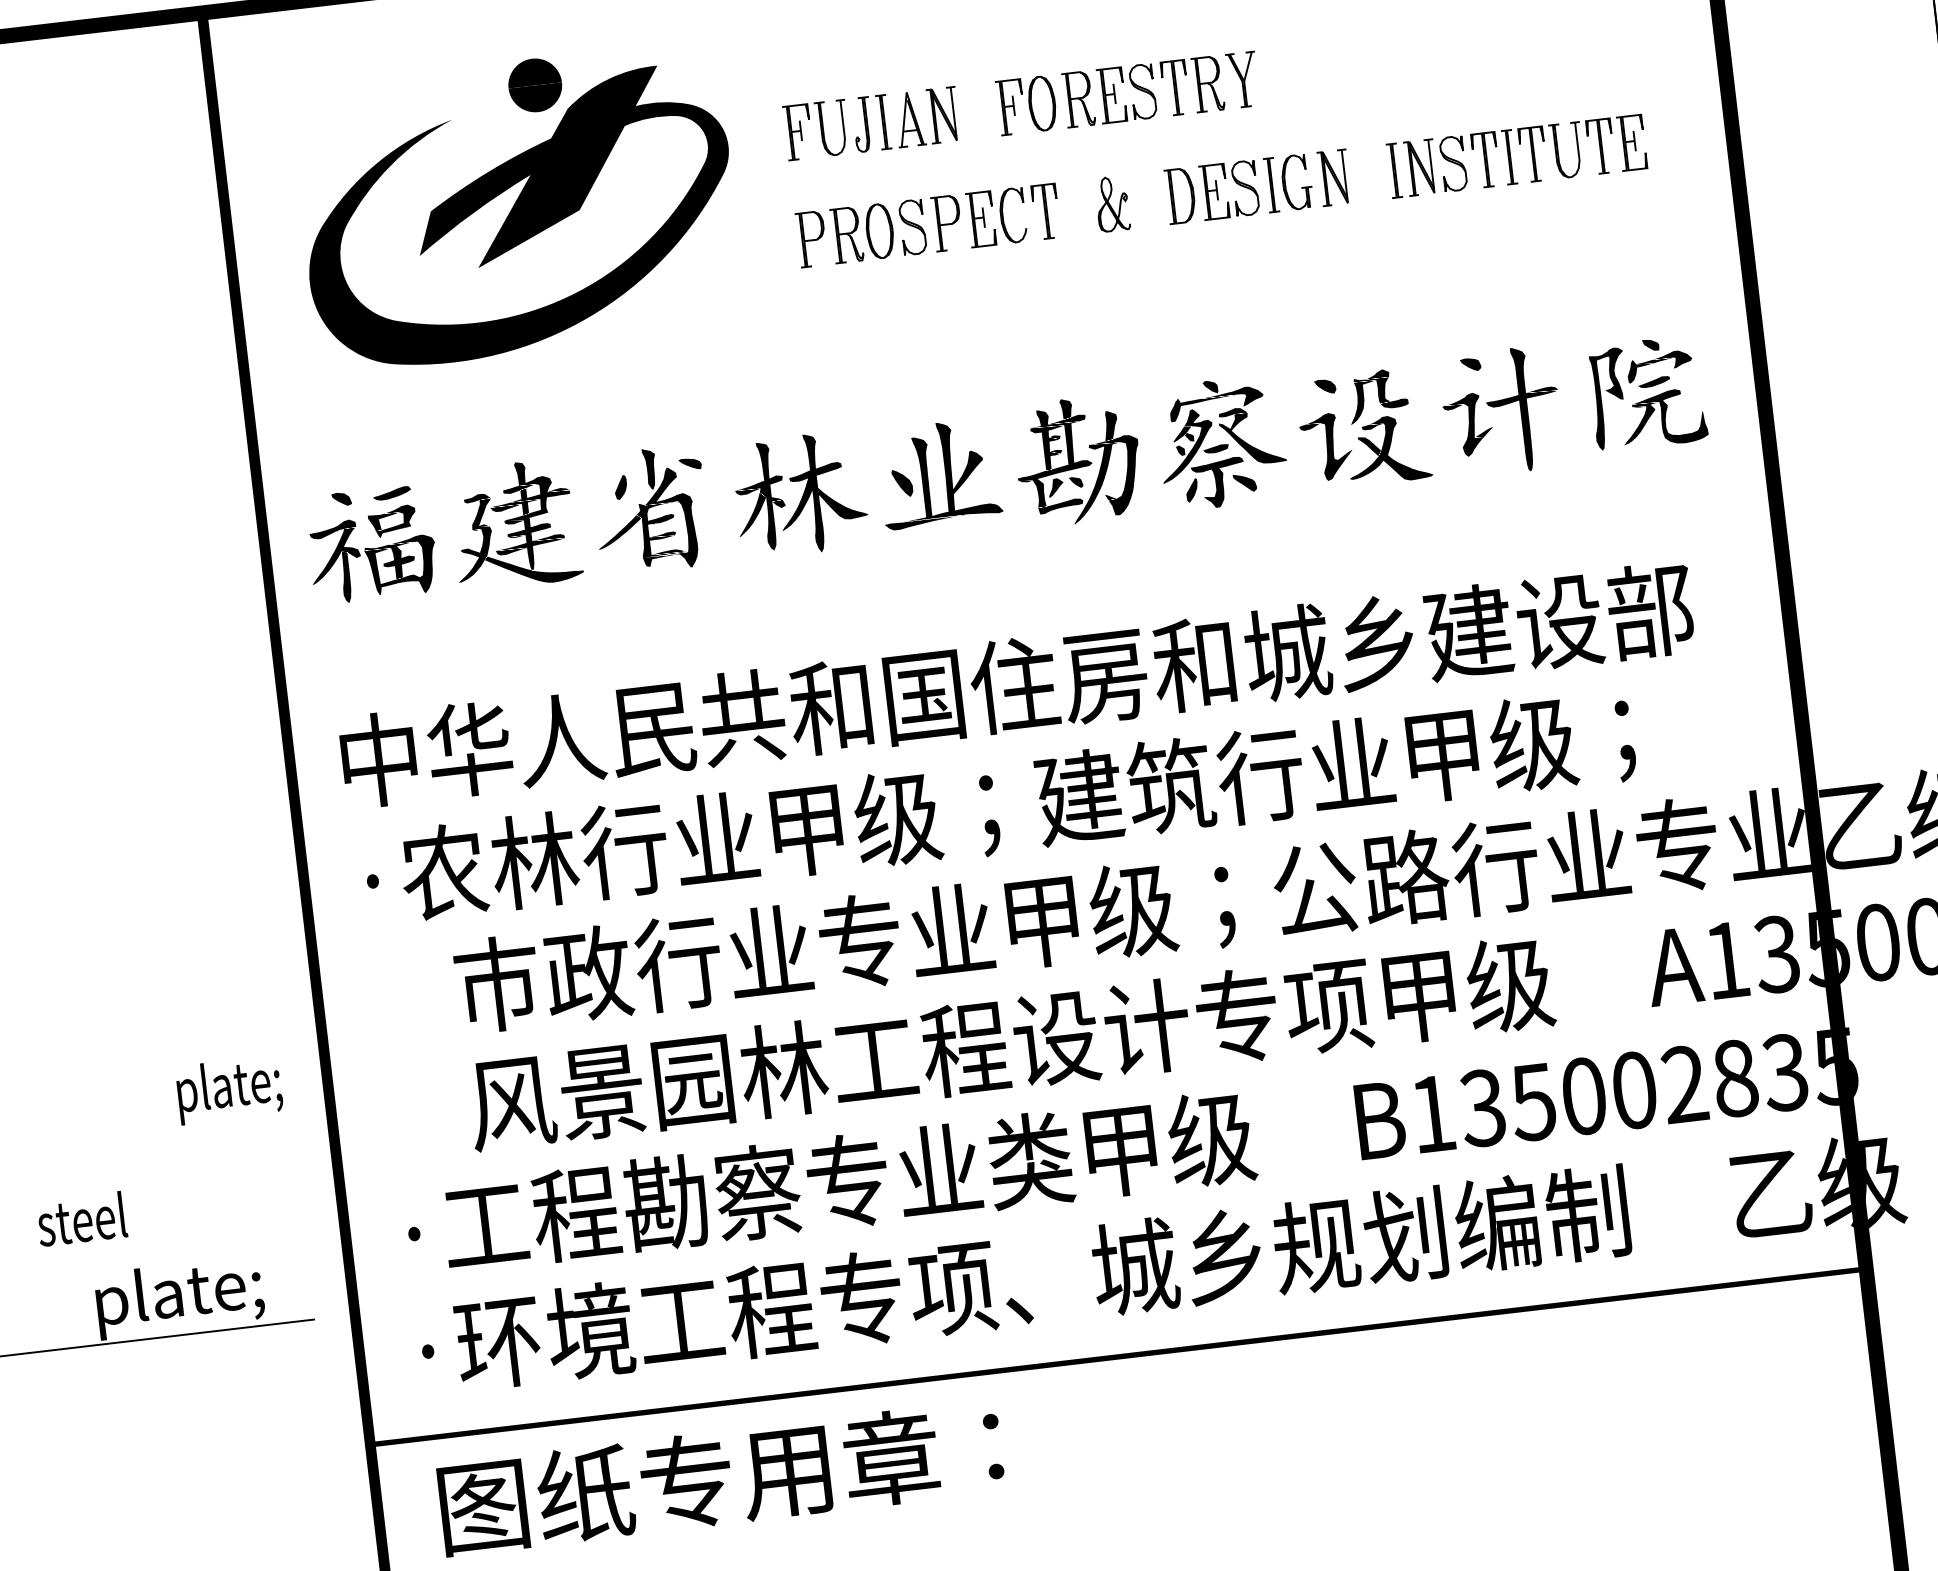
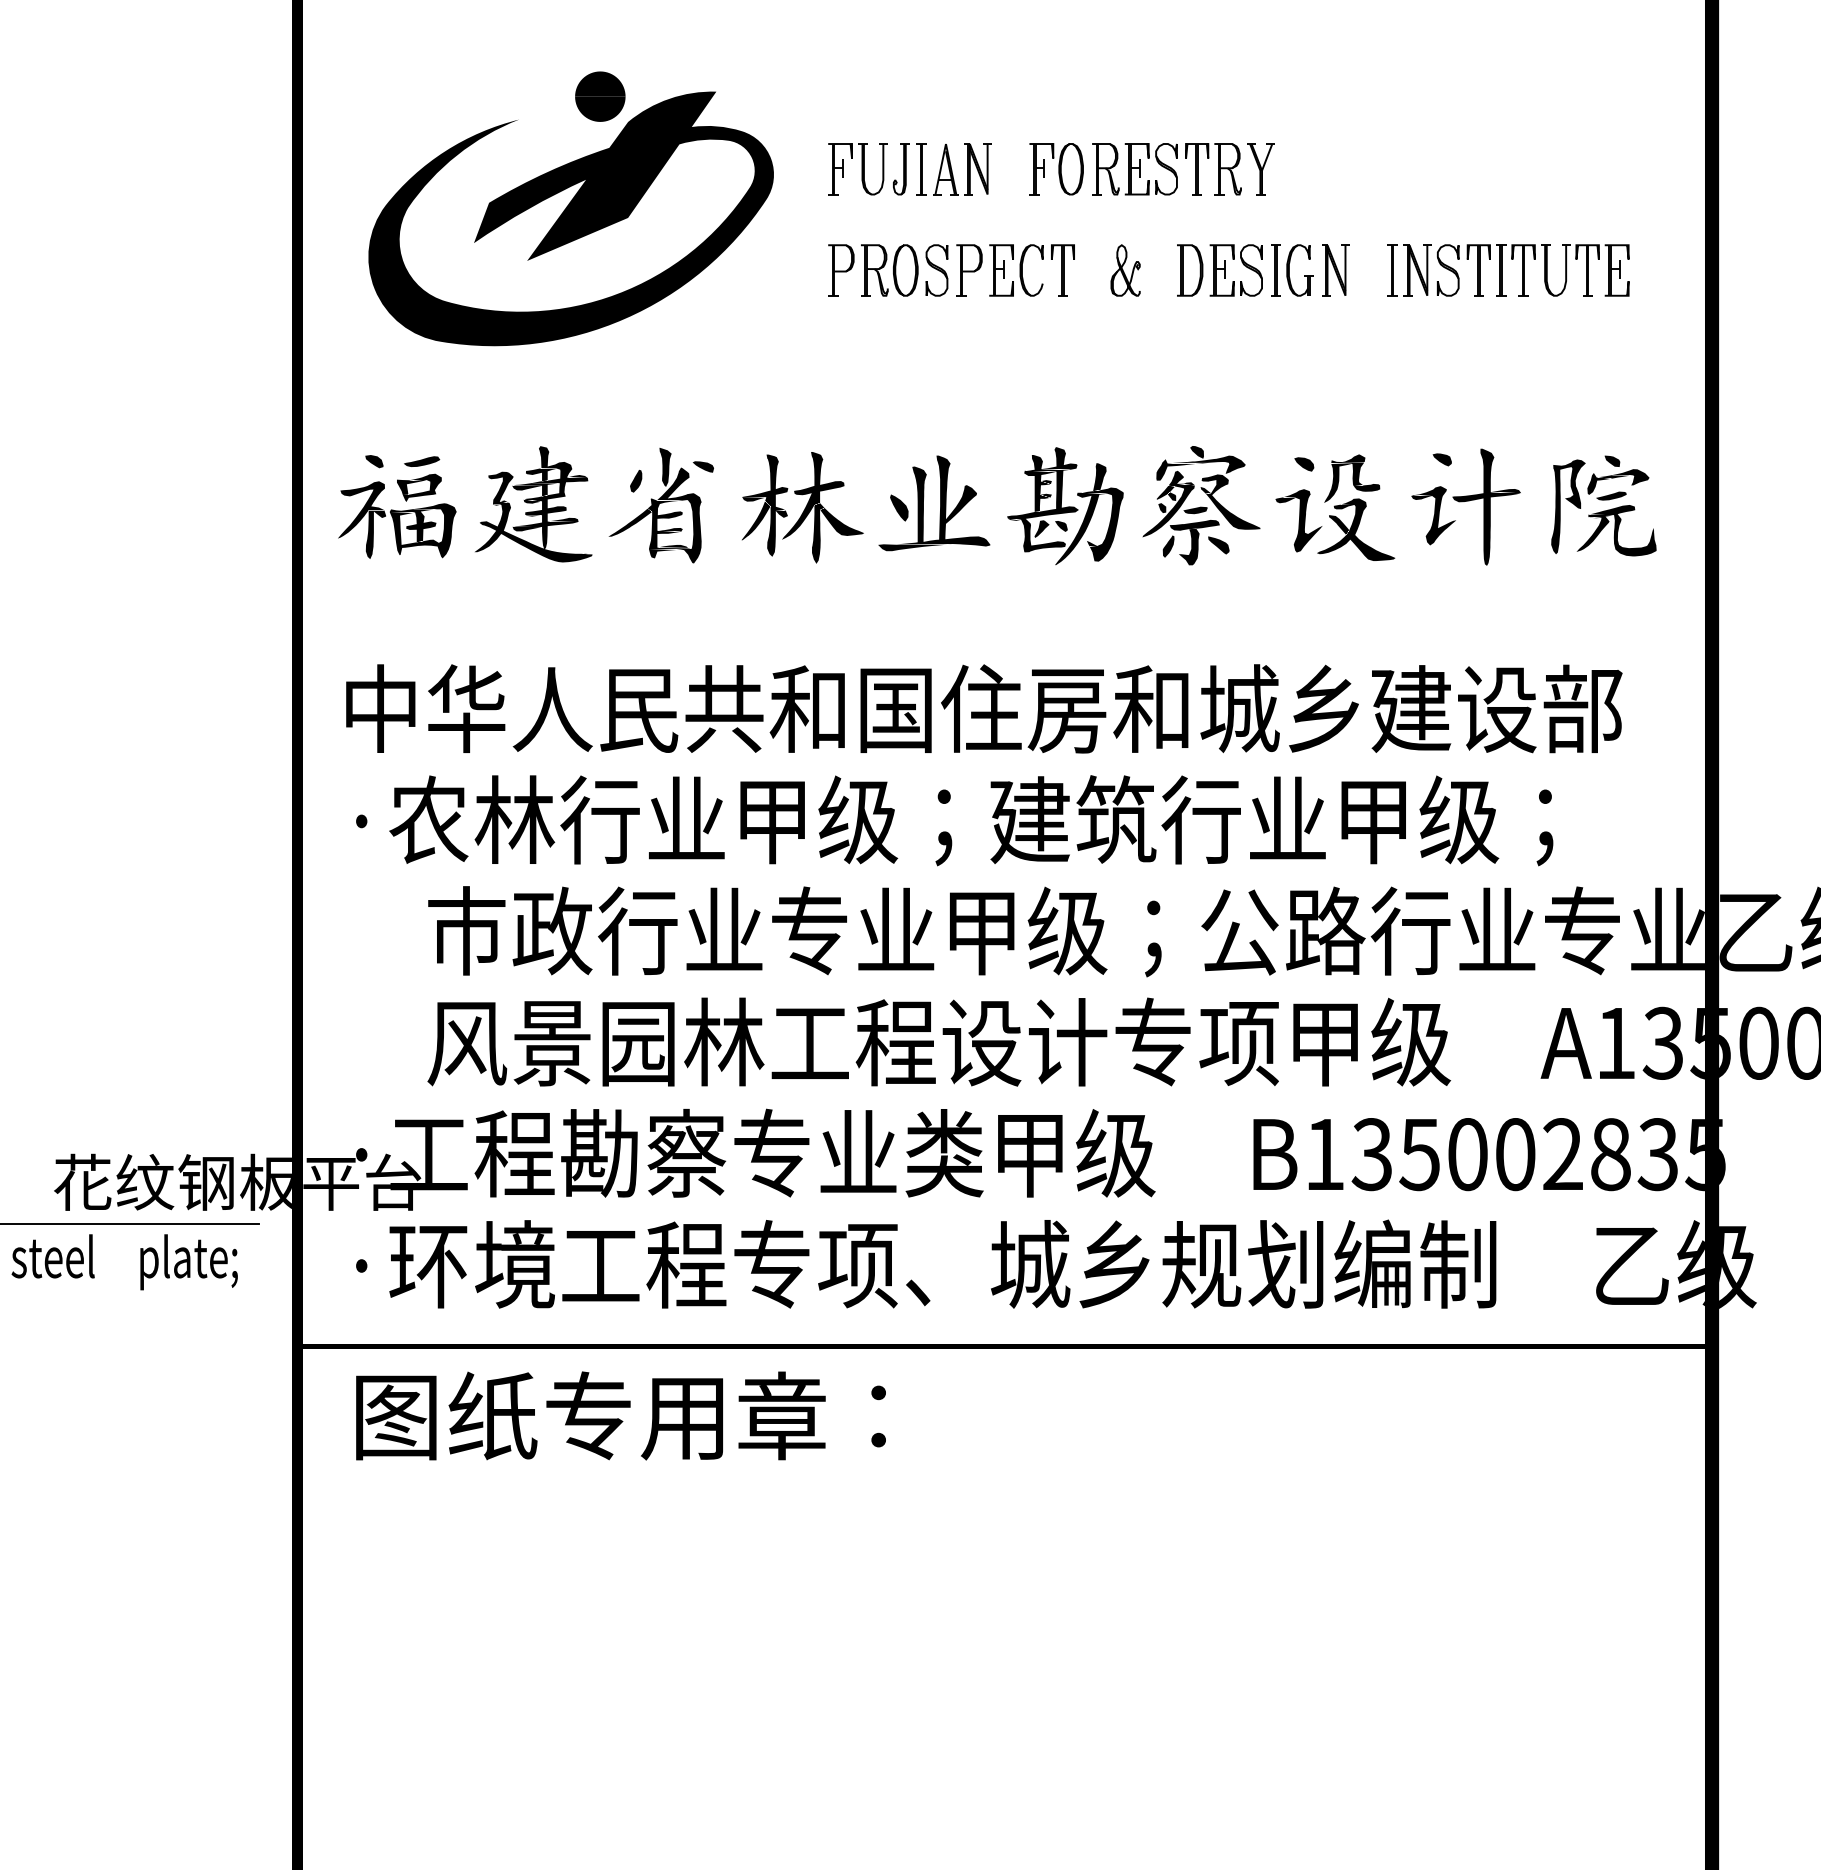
text: (228, 1090) -> (188, 1262), moved
text: (81, 1219) -> (52, 1256), moved
text: (286, 1282) -> (237, 1186), plate; -> 花纹钢板平台

